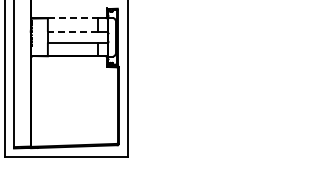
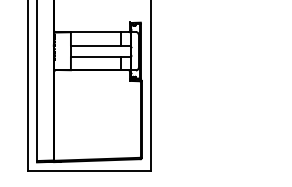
line: (73, 18) -> (96, 32), dashed -> solid
line: (72, 31) -> (95, 45), dashed -> solid

